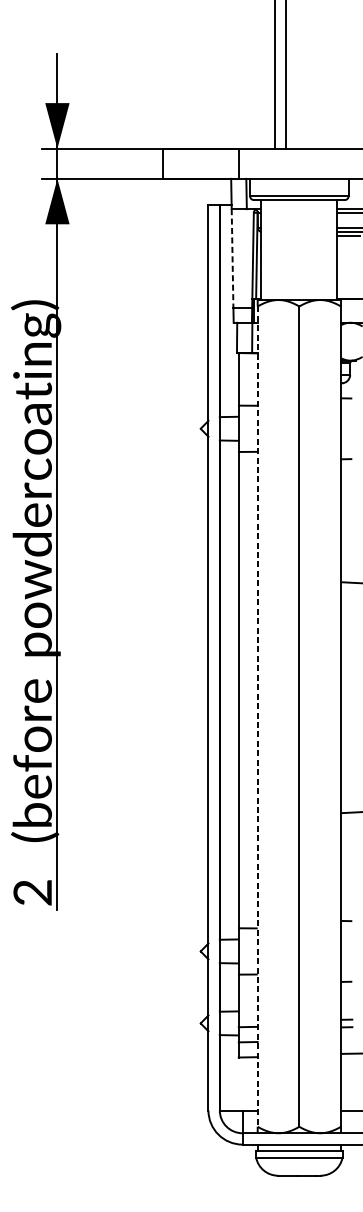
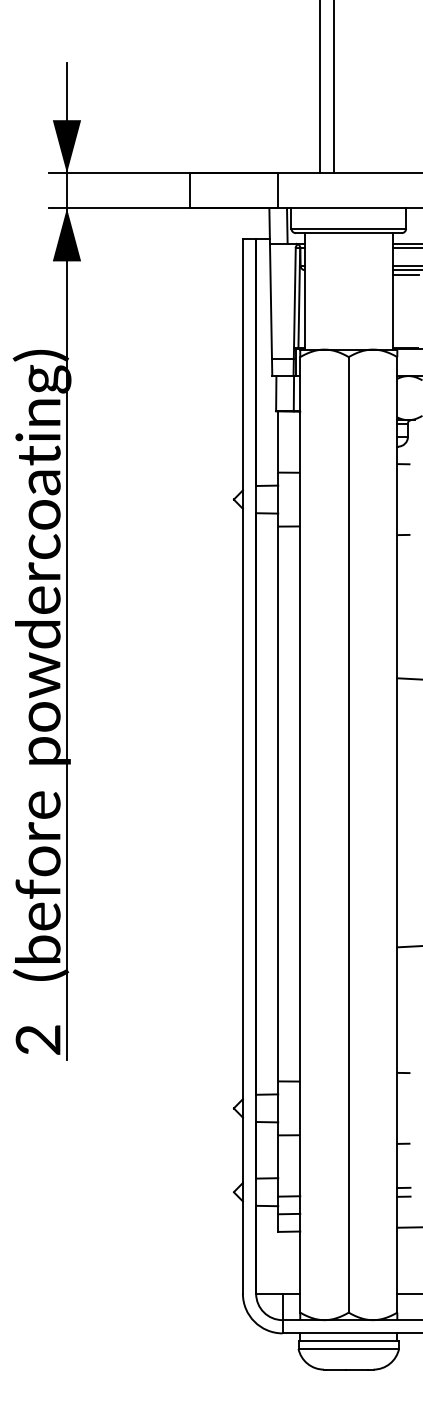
line: (232, 258) -> (270, 301), dashed -> solid
line: (257, 716) -> (300, 834), dashed -> solid

